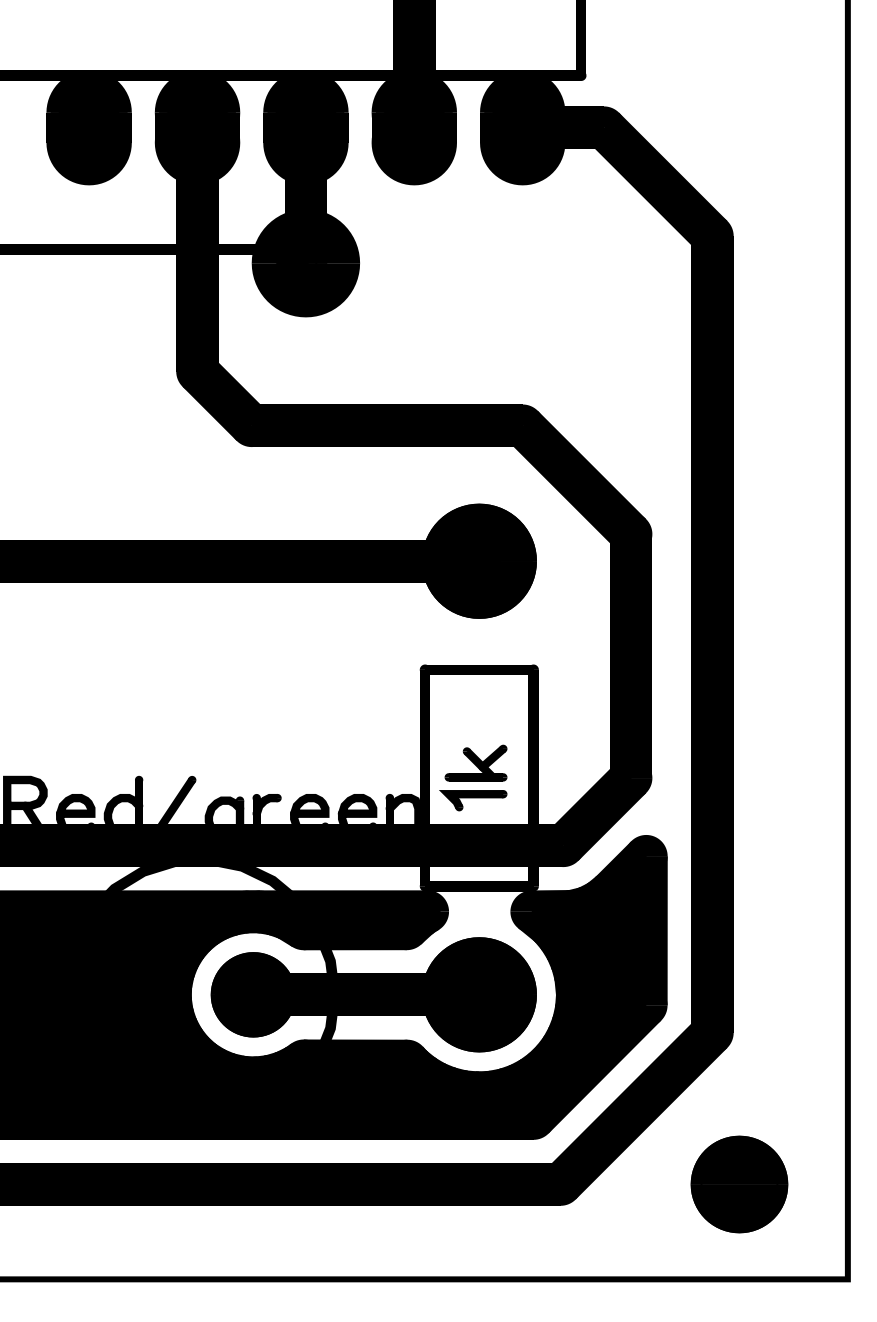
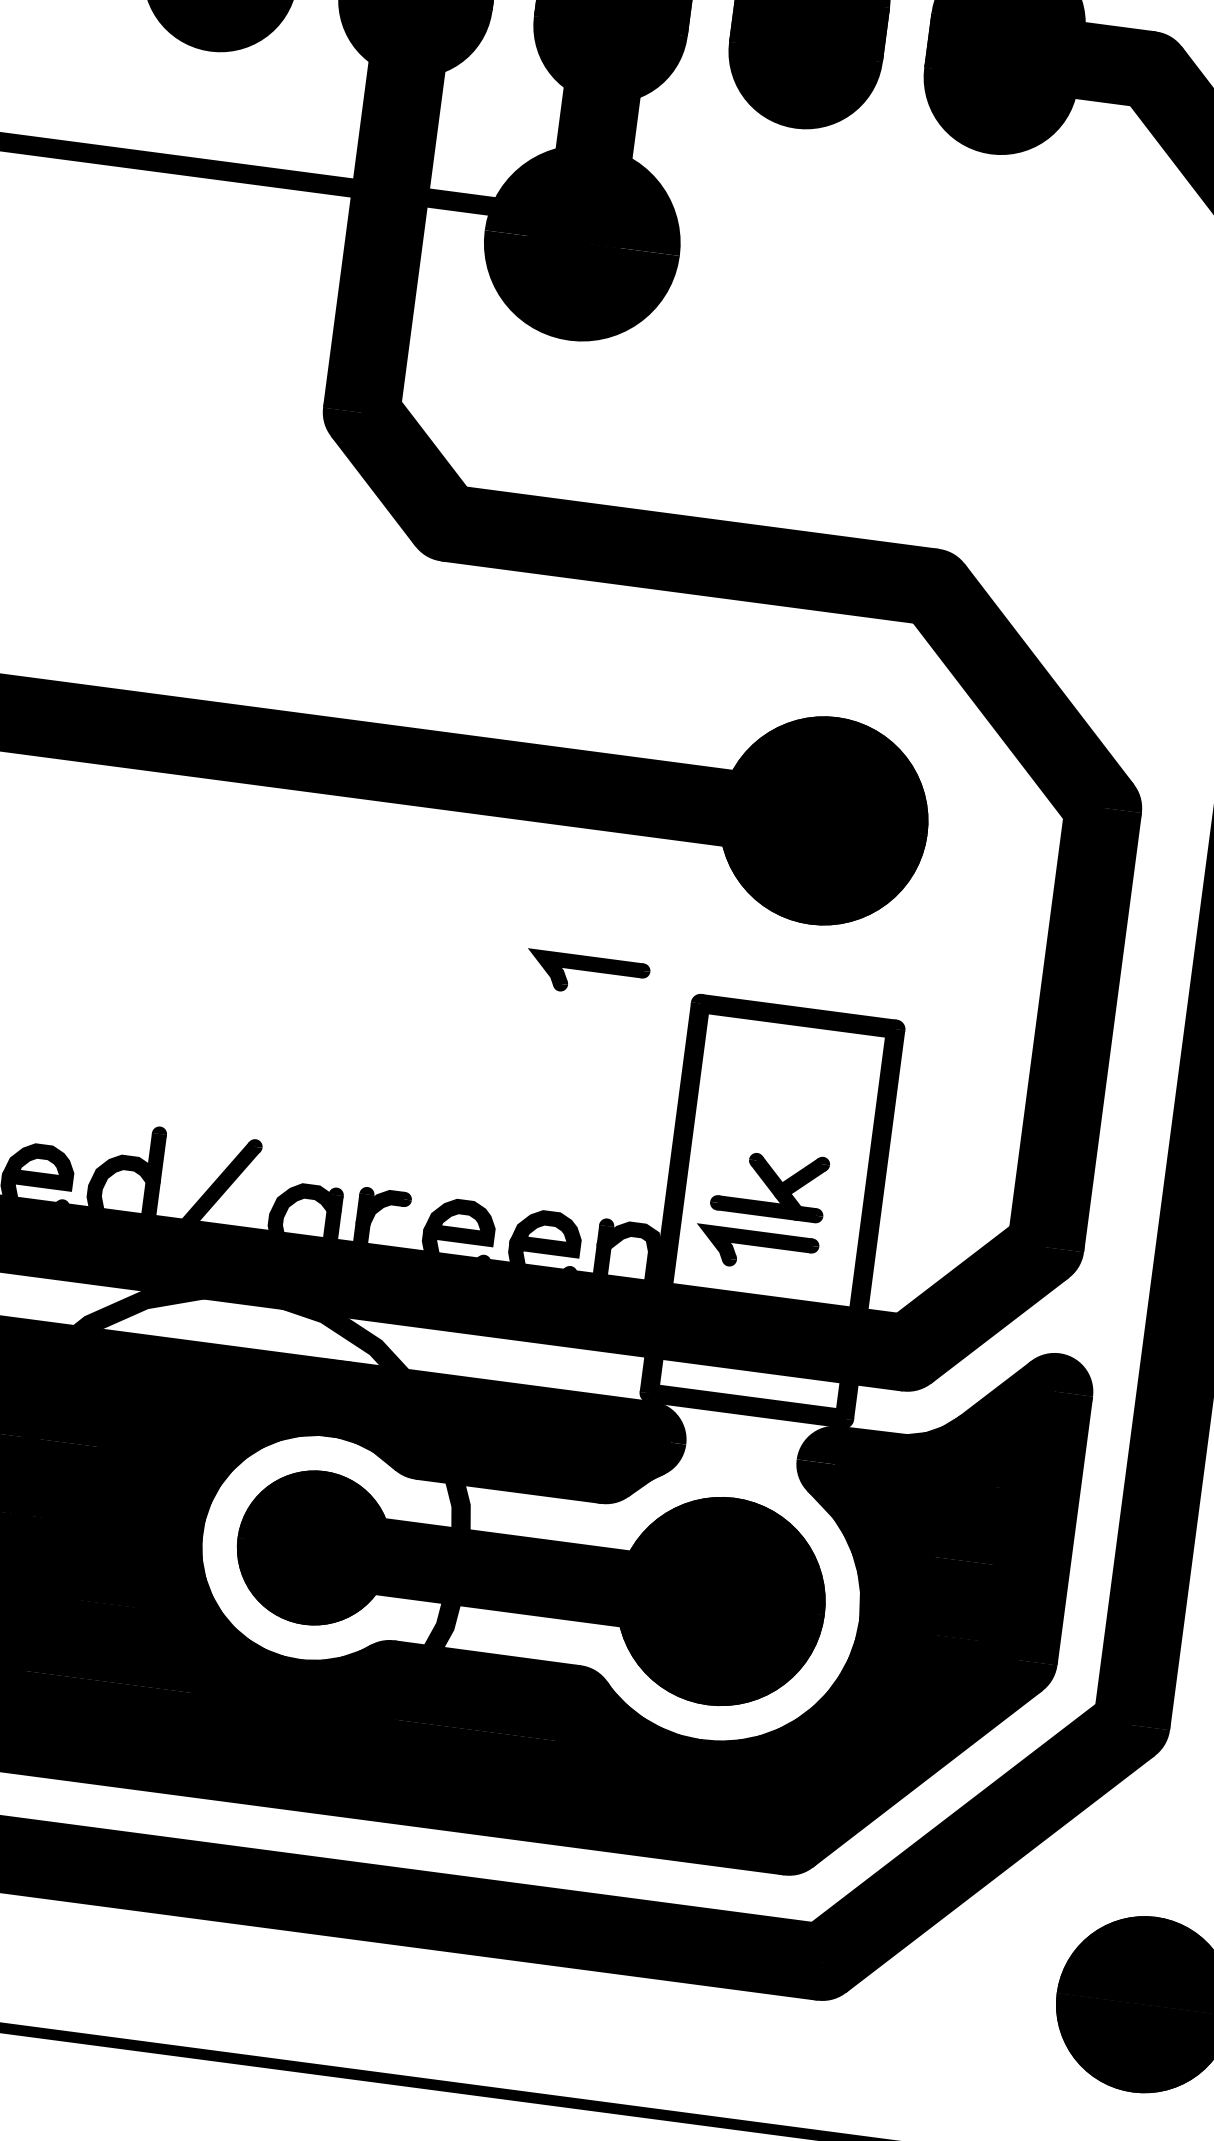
part: (361, 662) -> (587, 975), added

